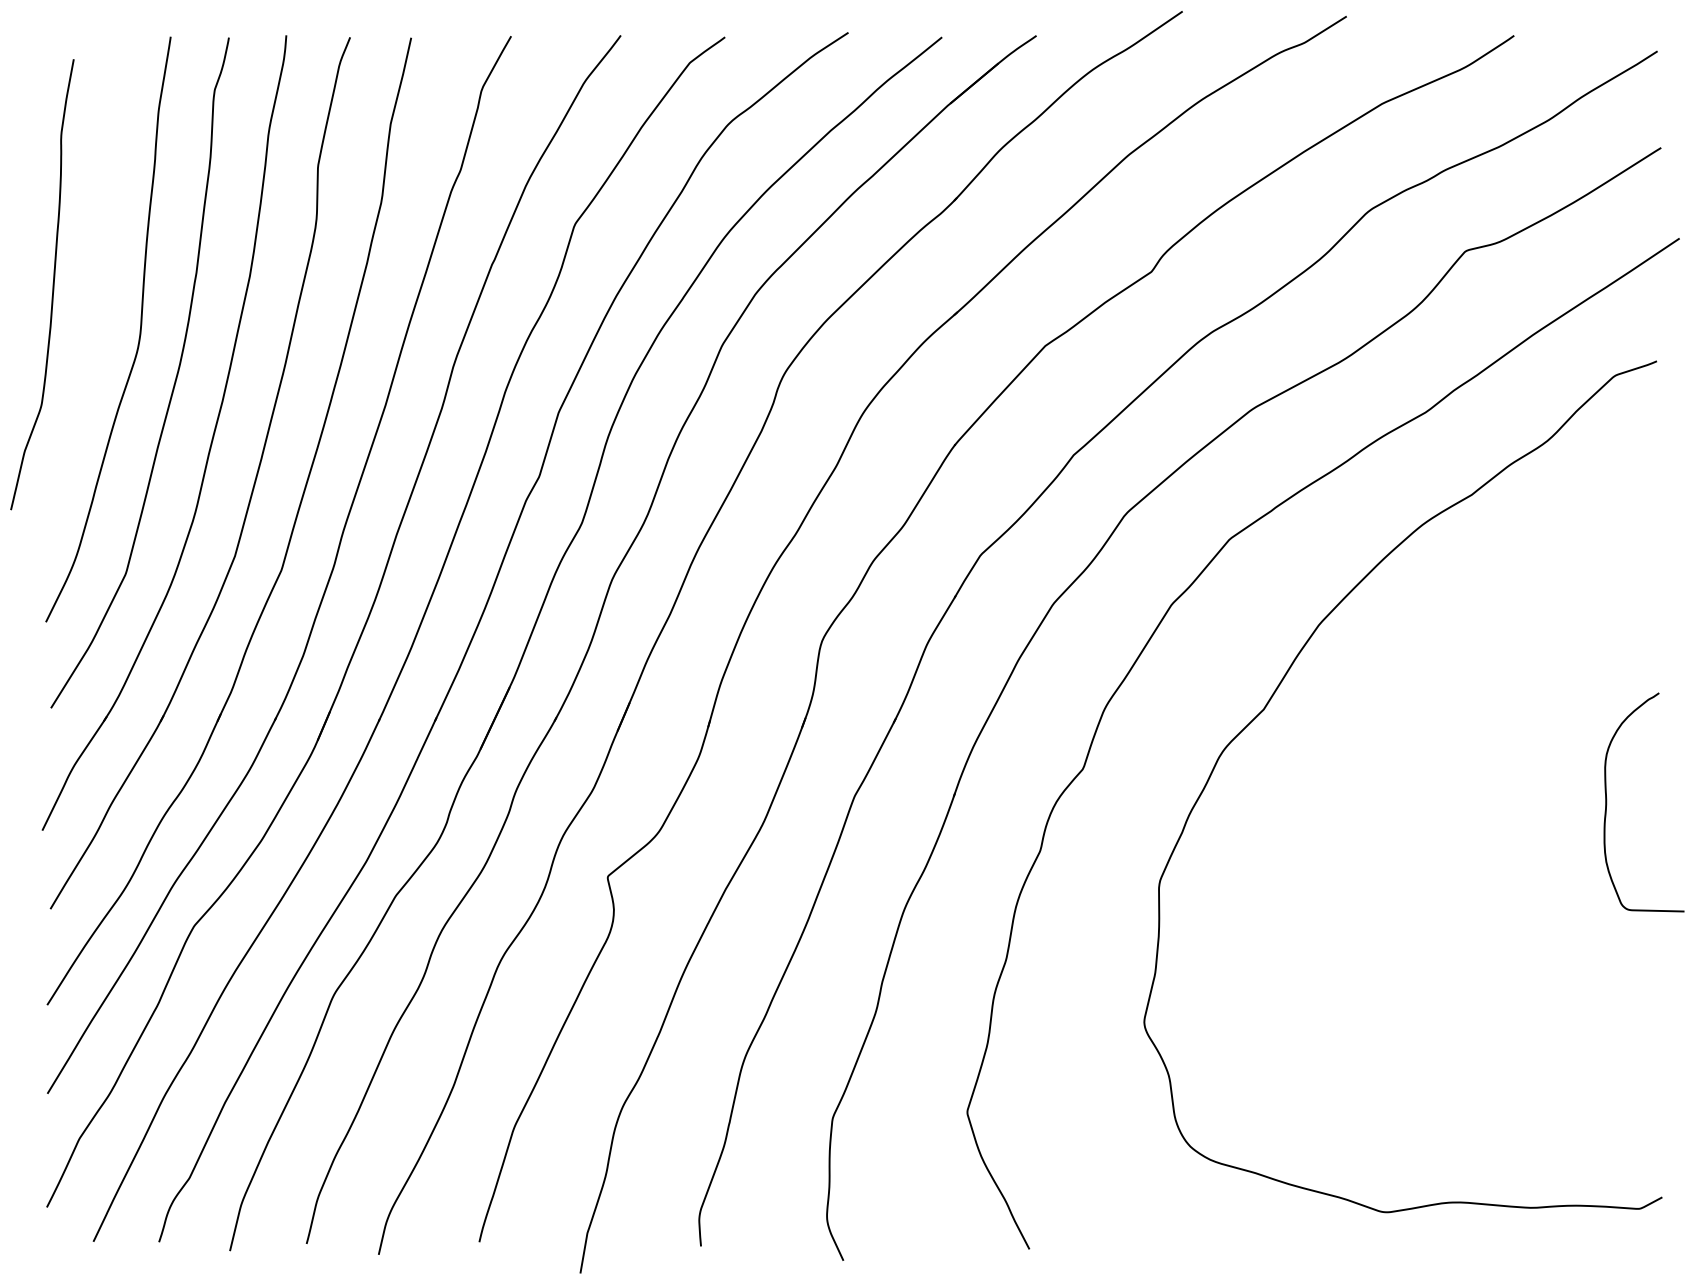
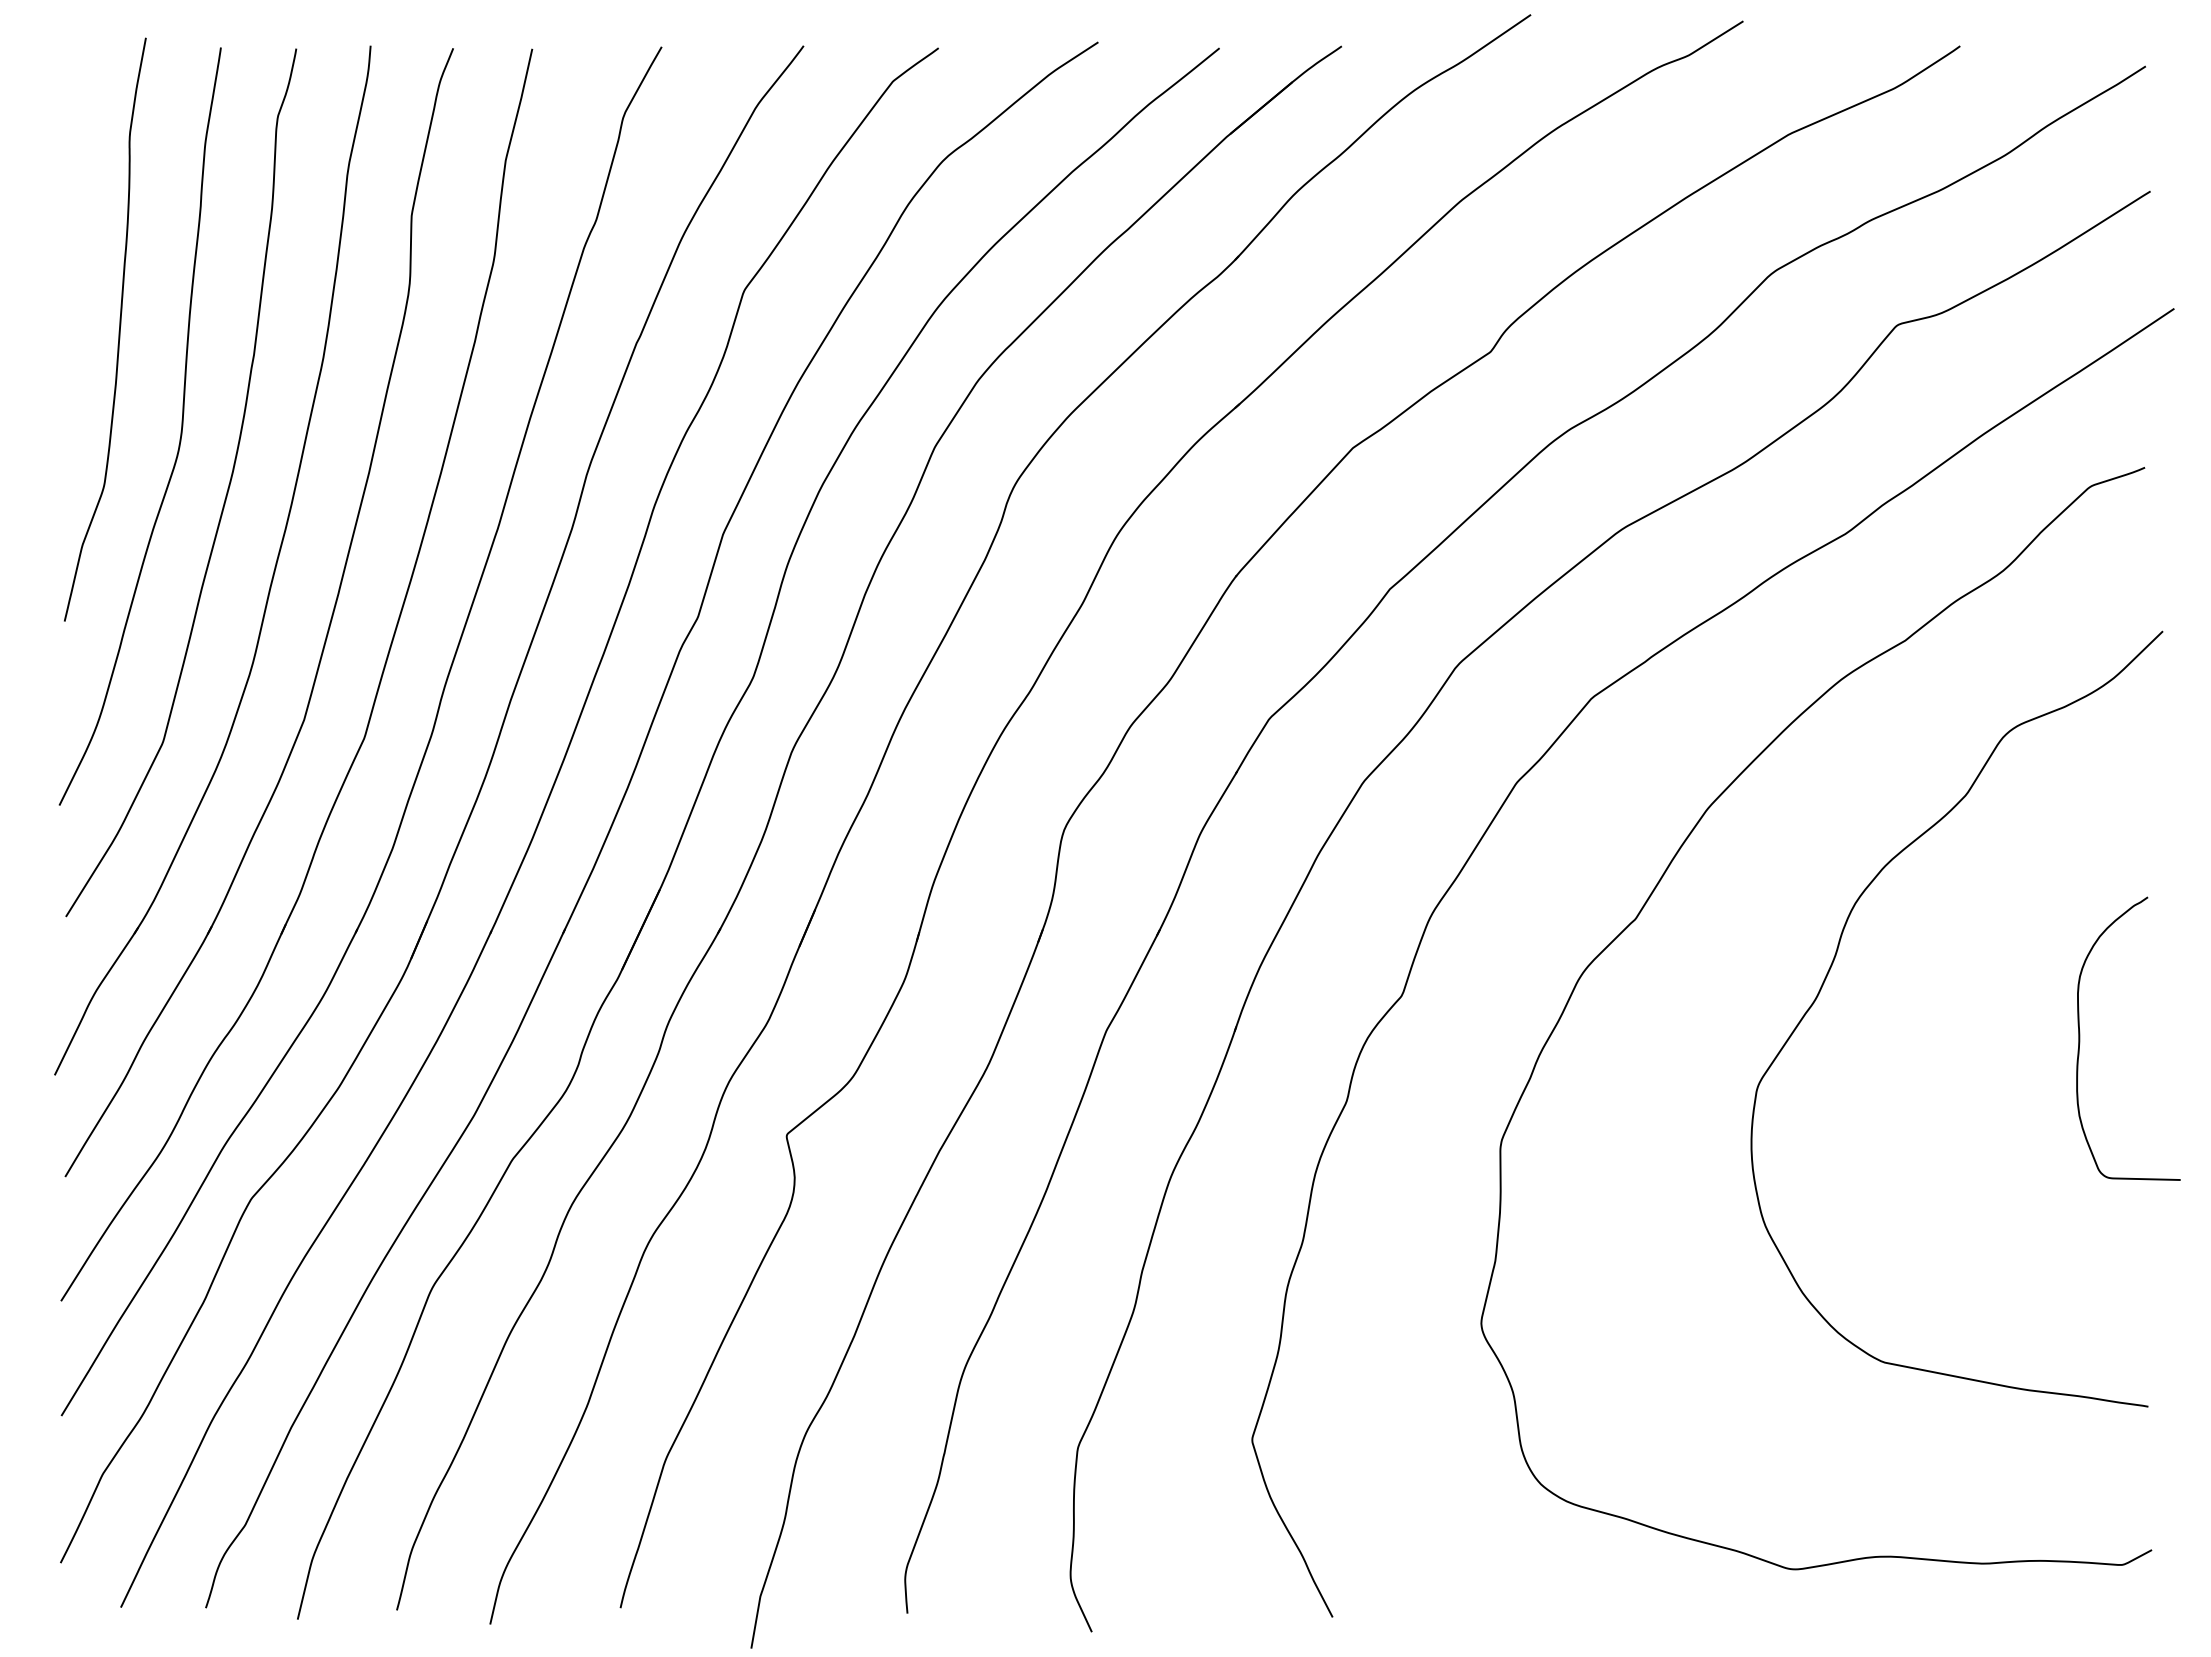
curve: (52, 284) -> (118, 329), moved
curve: (1416, 744) -> (1833, 963), added

